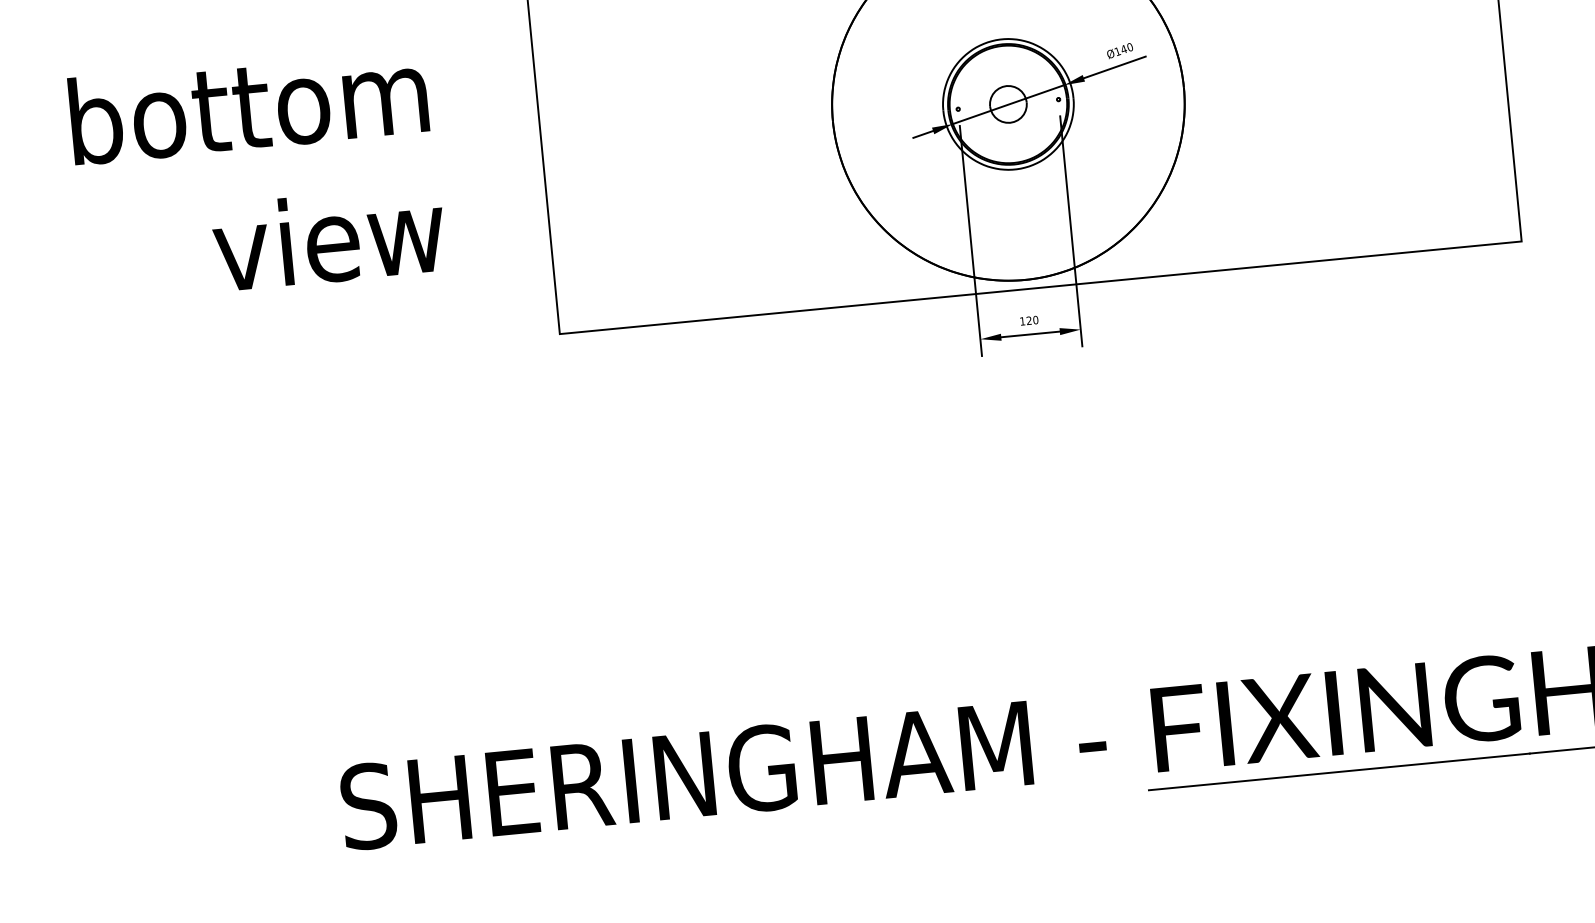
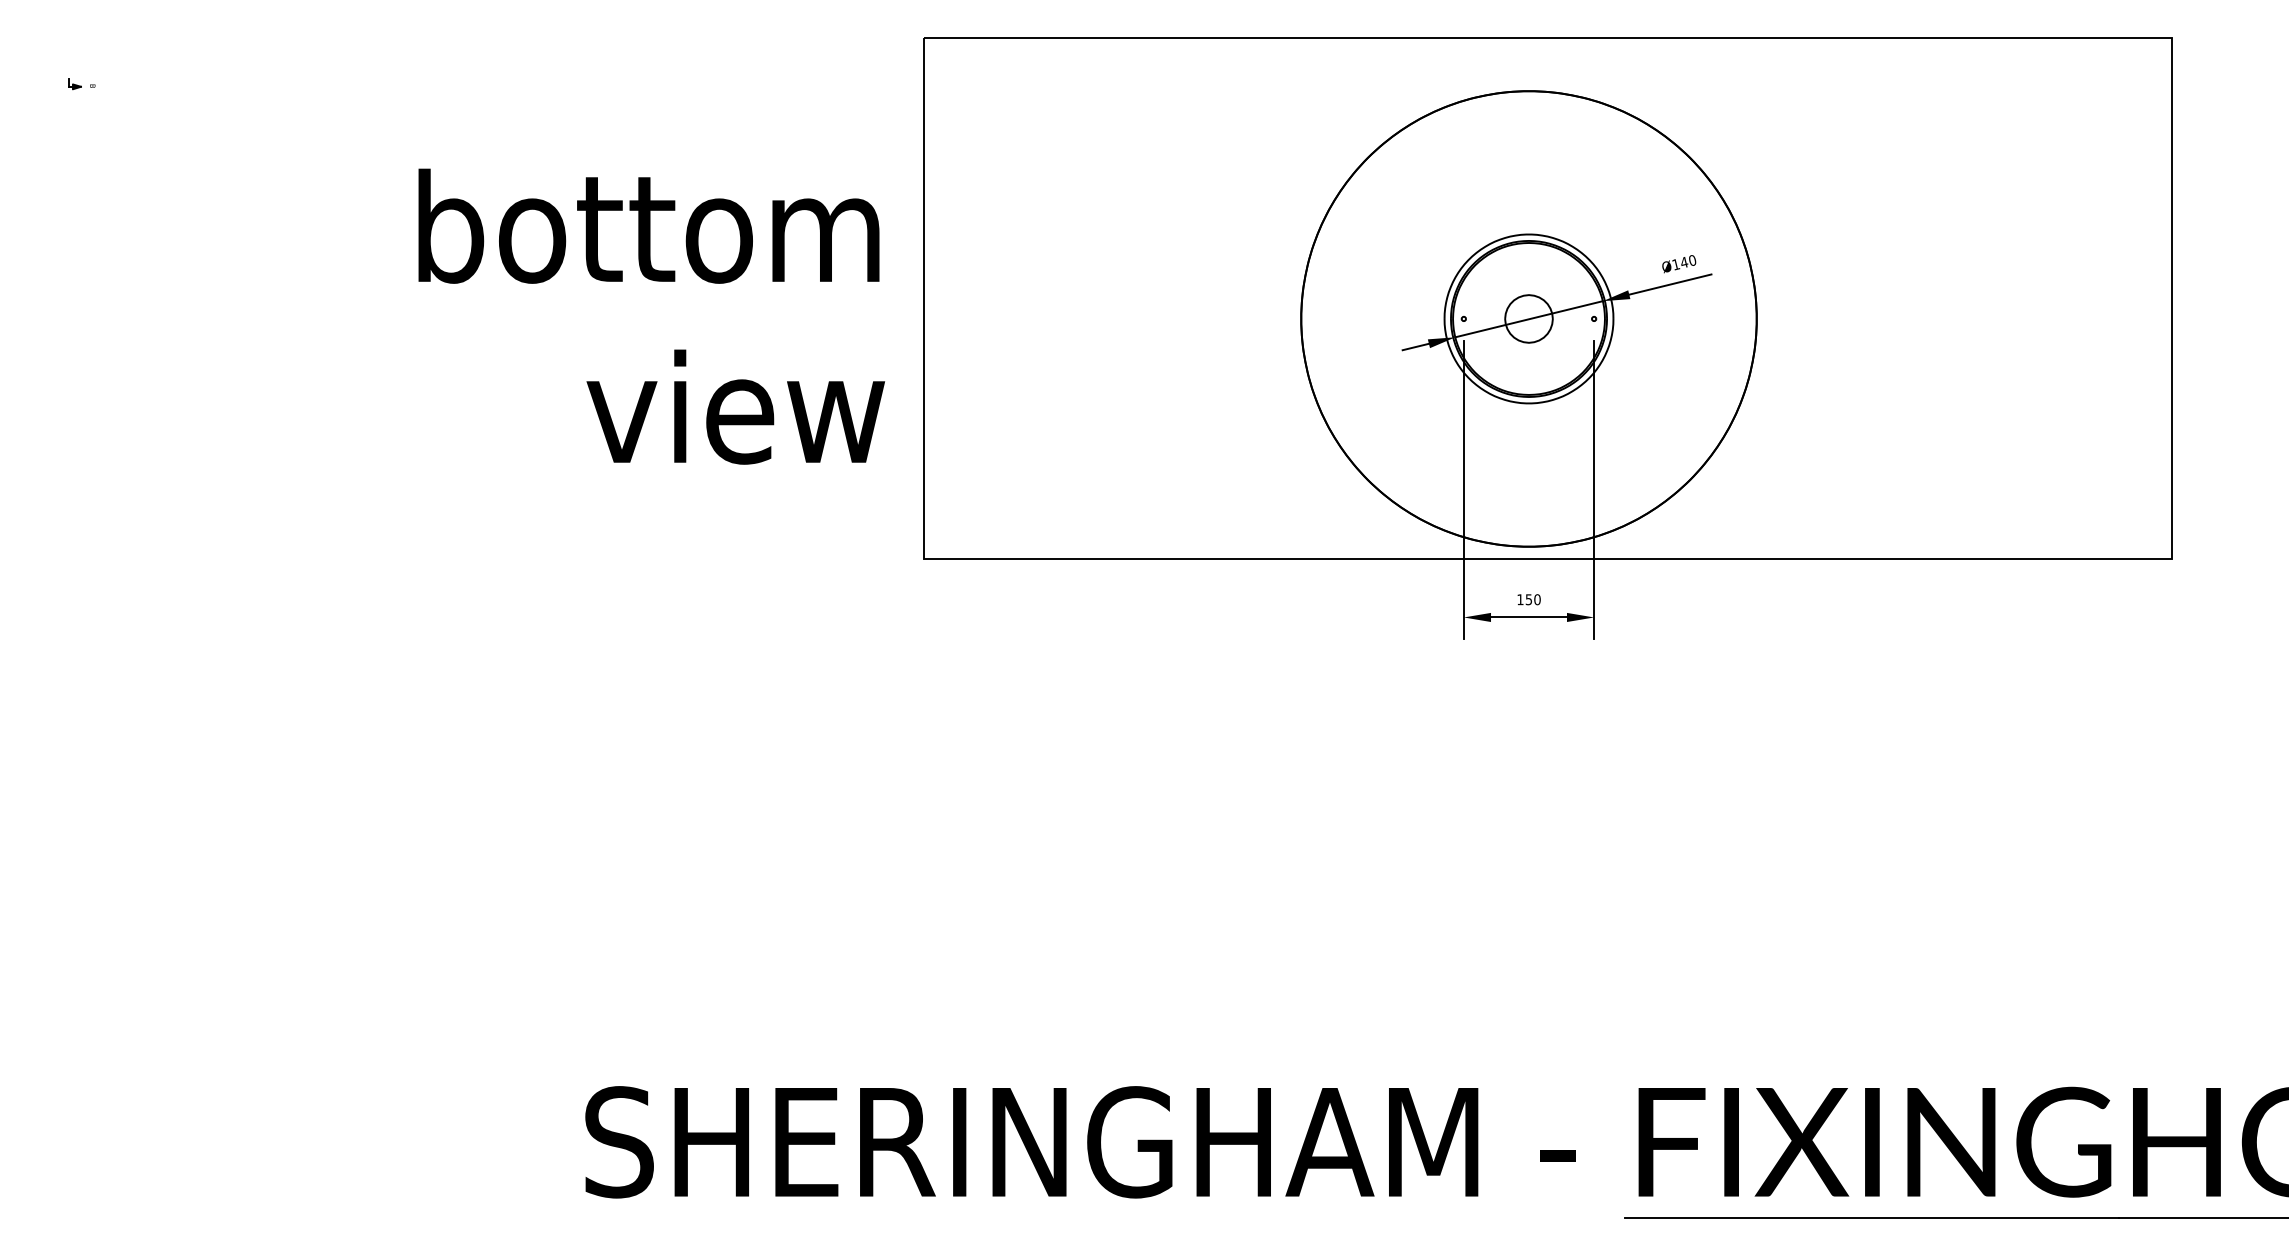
text: (257, 174) -> (651, 316), moved
text: (1028, 320) -> (1528, 599), 120 -> 150

